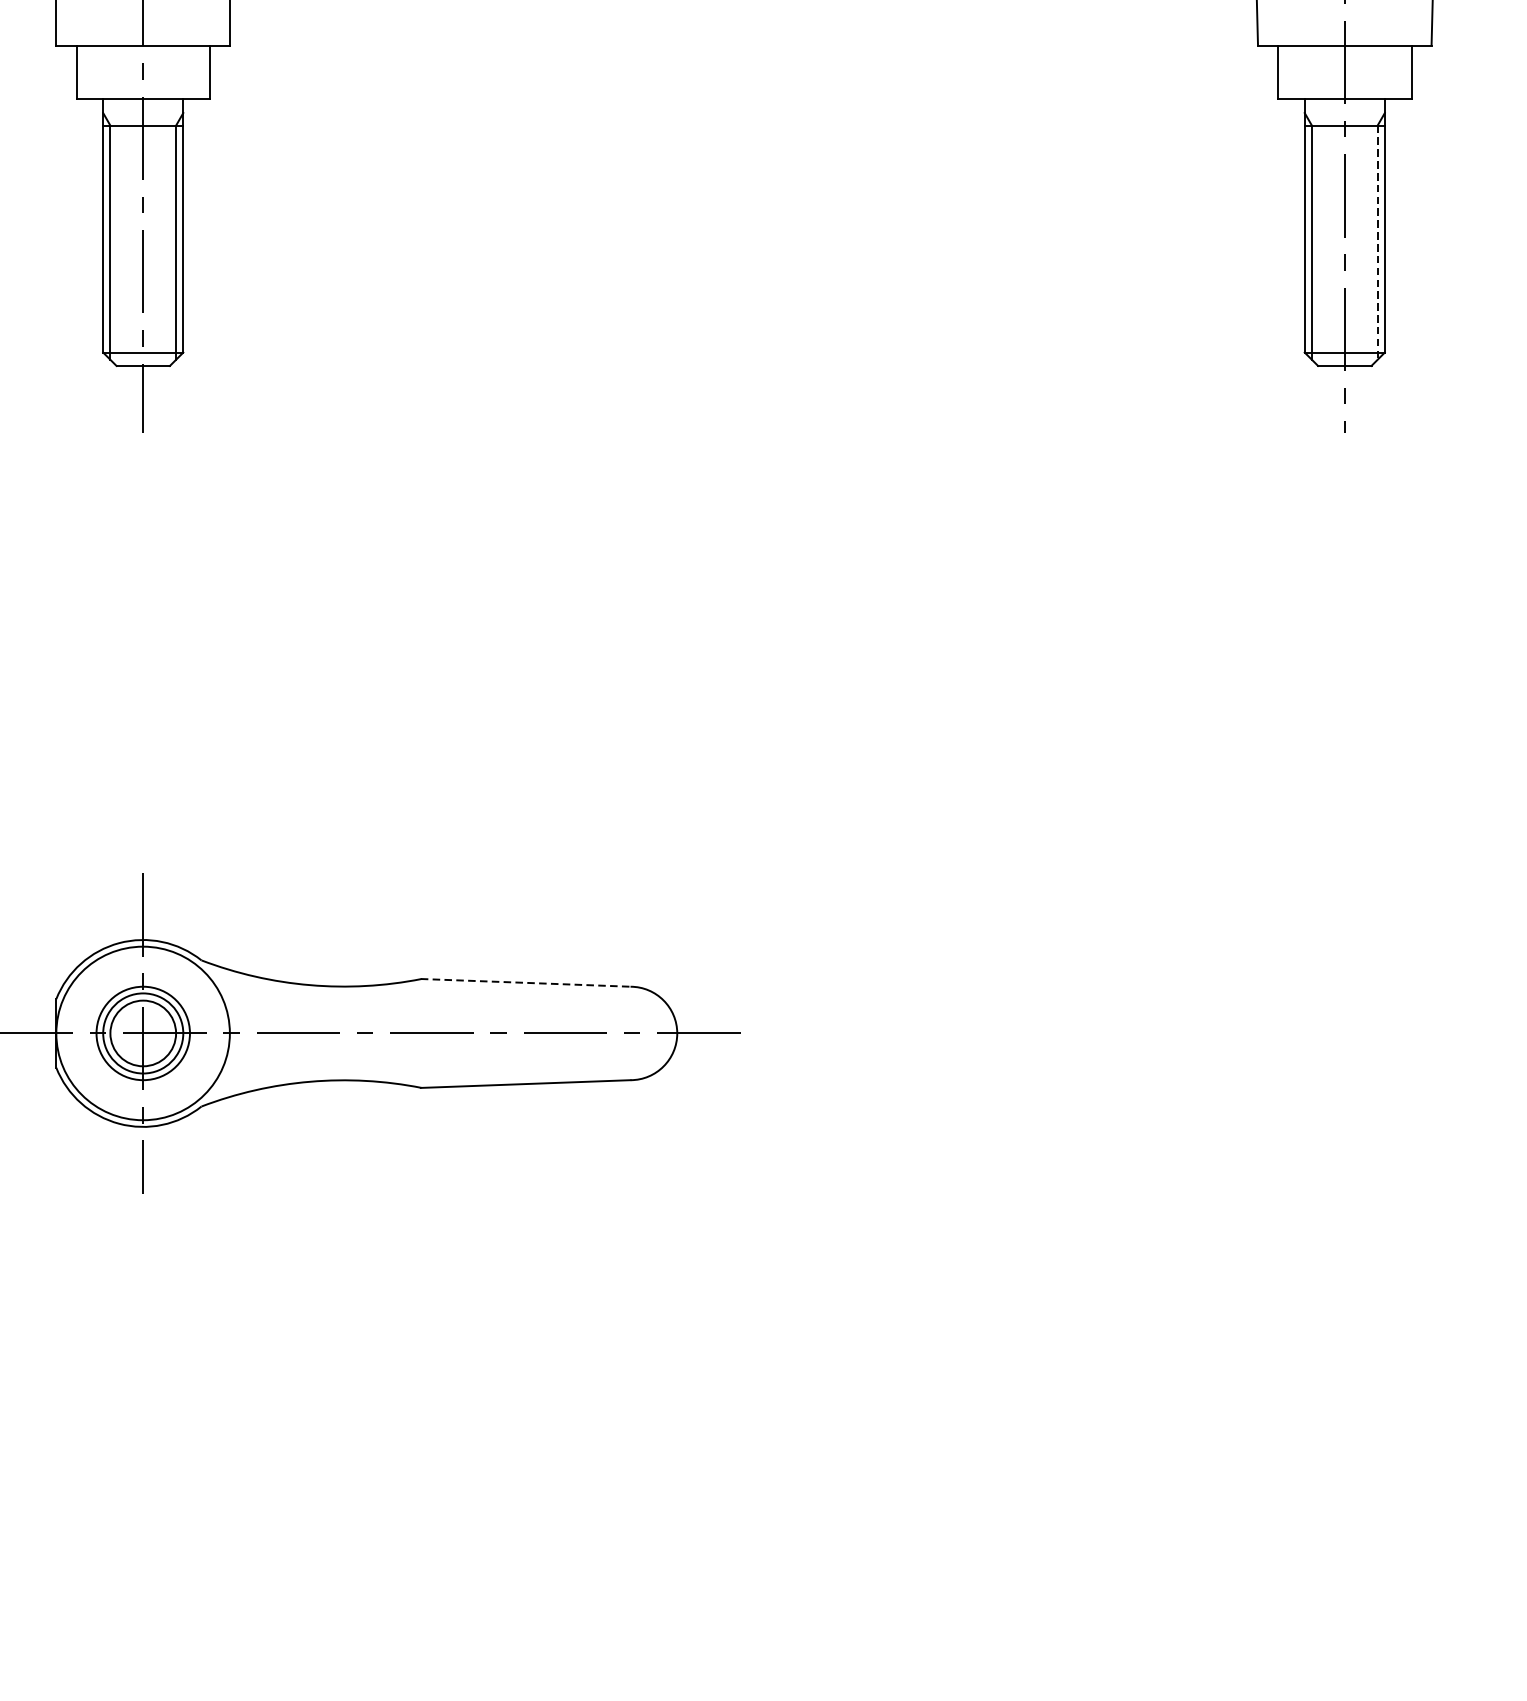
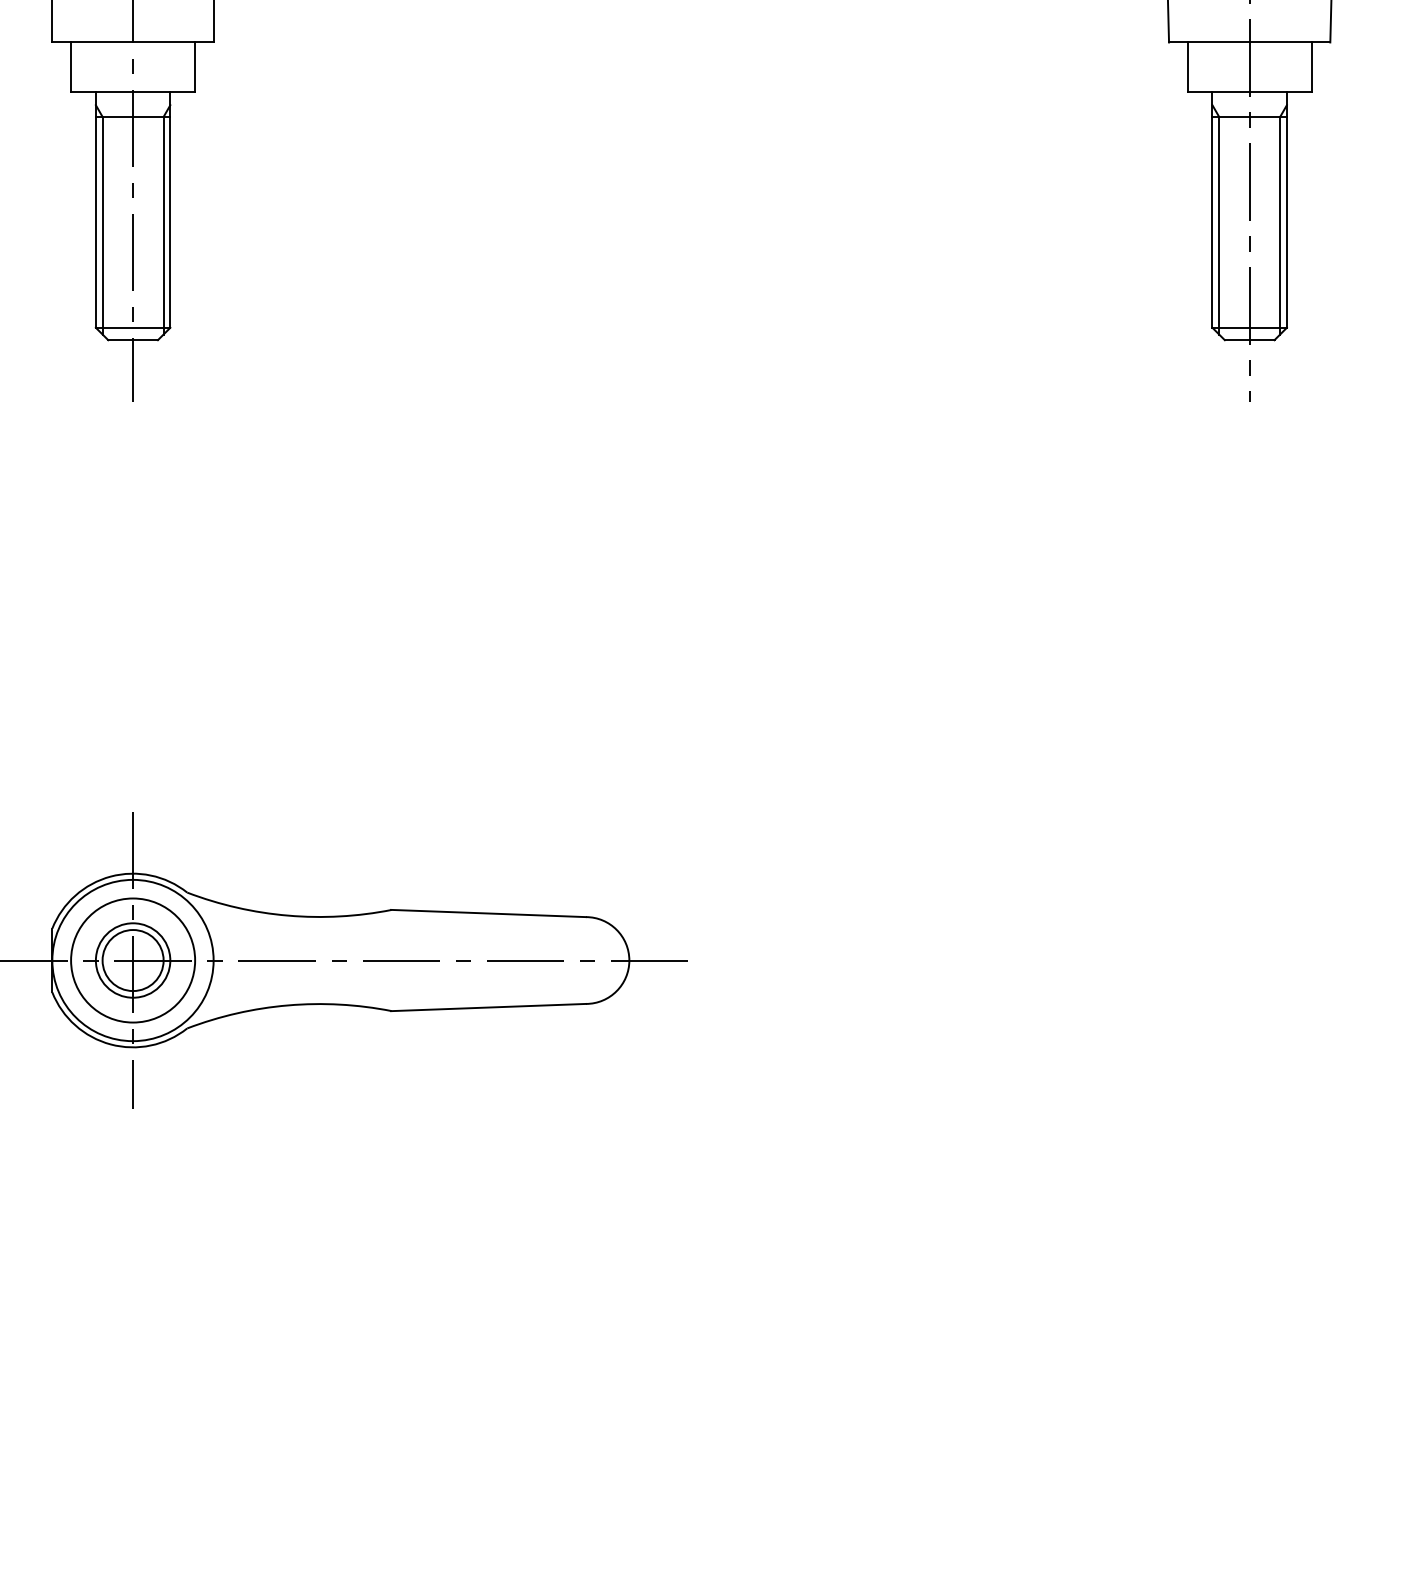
line: (1377, 242) -> (1280, 225), dashed -> solid
line: (525, 982) -> (488, 913), dashed -> solid
circle: (143, 1033) -> (133, 960), size x1.43

